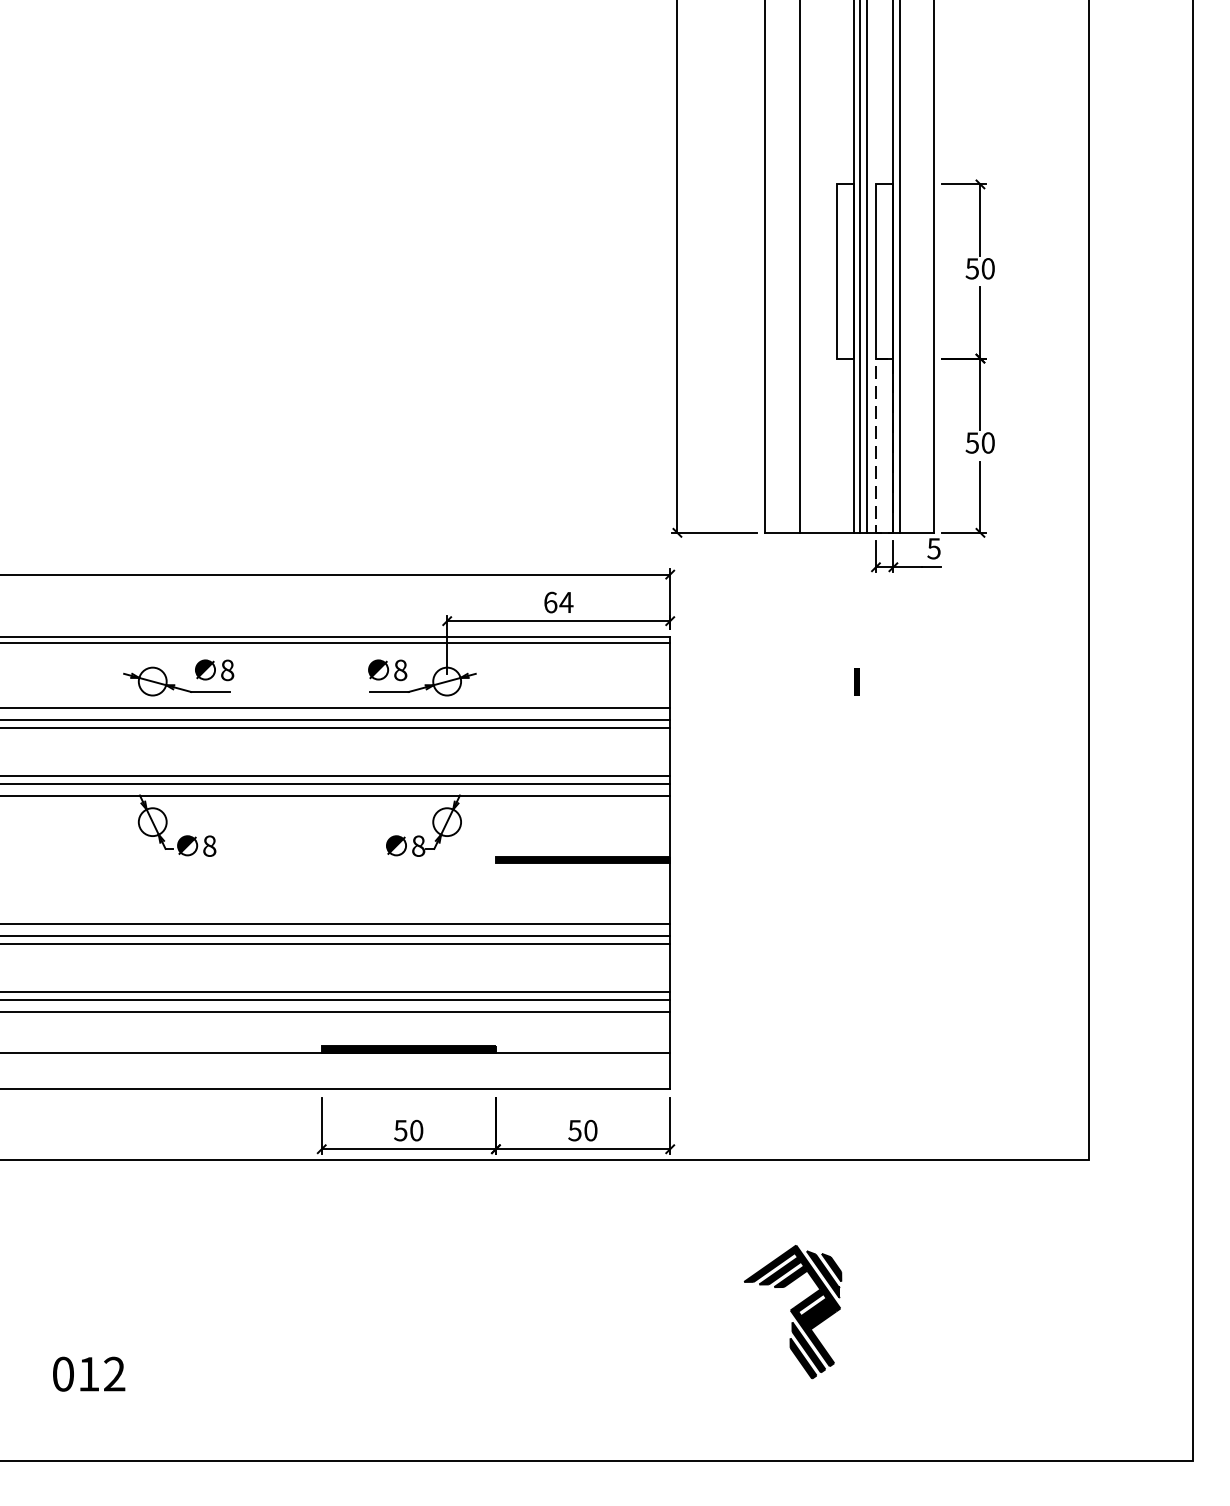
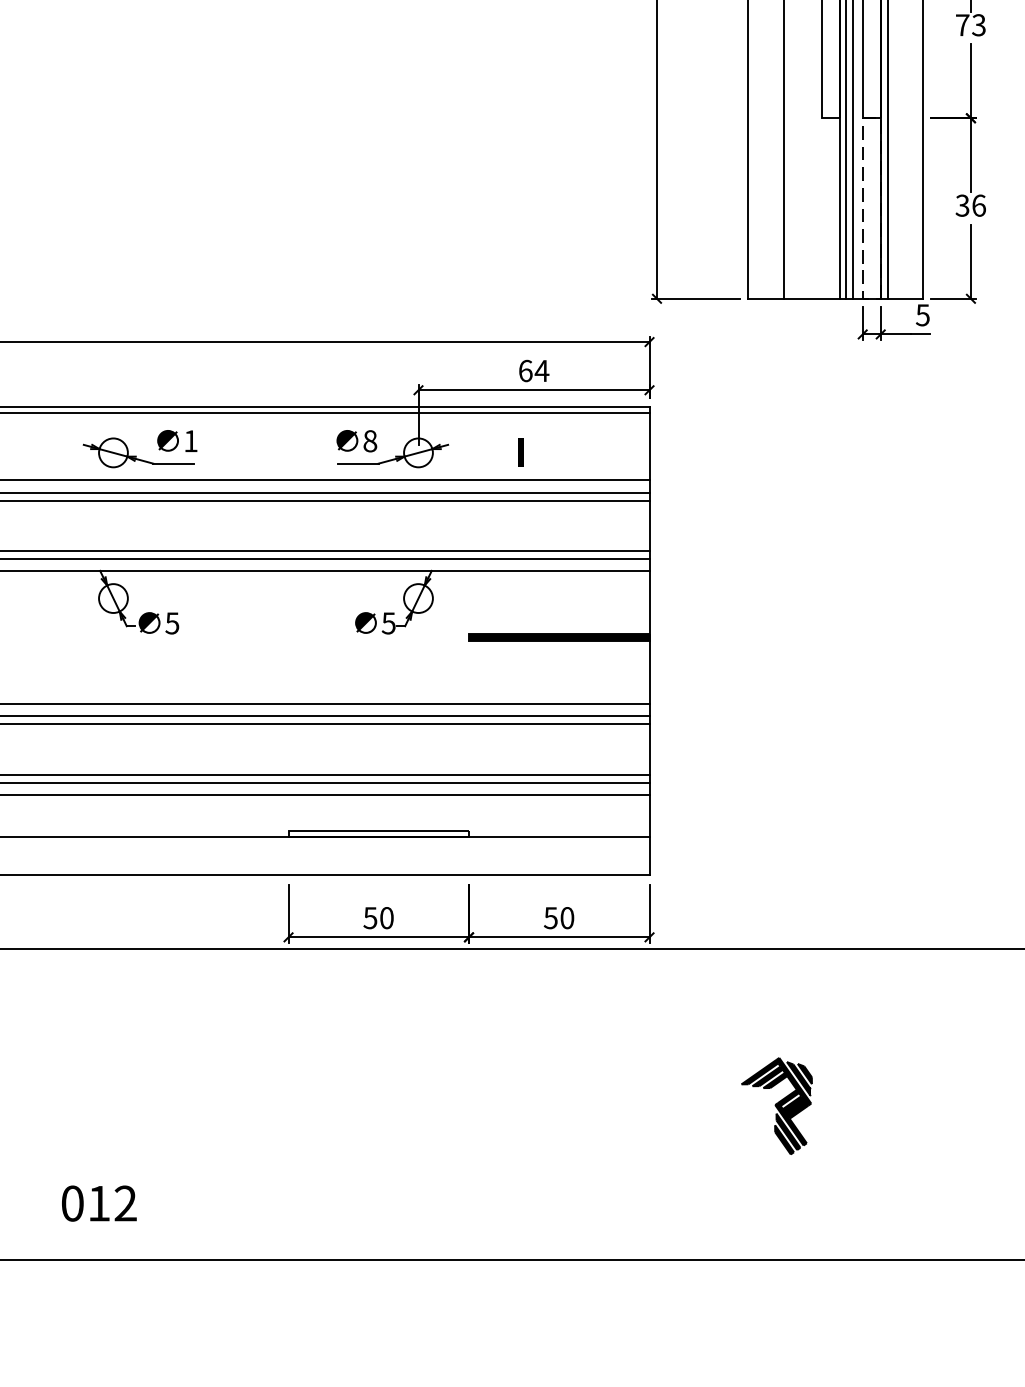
text: (979, 268) -> (969, 24), 50 -> 73
text: (980, 442) -> (971, 205), 50 -> 36
text: (227, 670) -> (190, 441), 8 -> 1
part: (856, 681) -> (520, 452), moved
text: (209, 845) -> (172, 622), 8 -> 5
text: (418, 845) -> (388, 622), 8 -> 5
fill: (408, 1049) -> (378, 834), removed
part: (793, 1312) -> (777, 1106), size x0.7
text: (89, 1373) -> (99, 1202), moved

